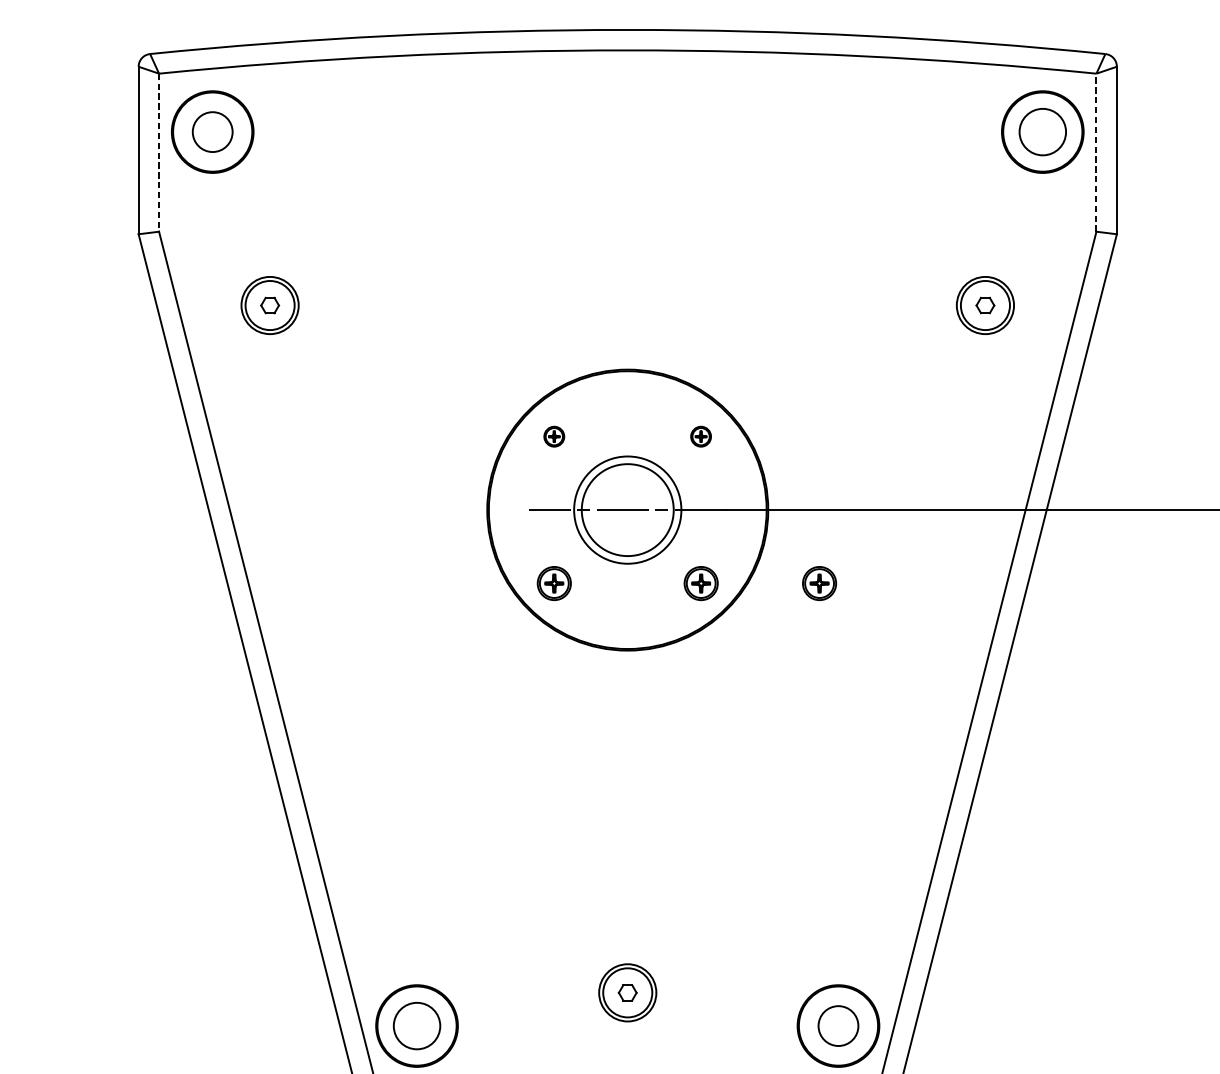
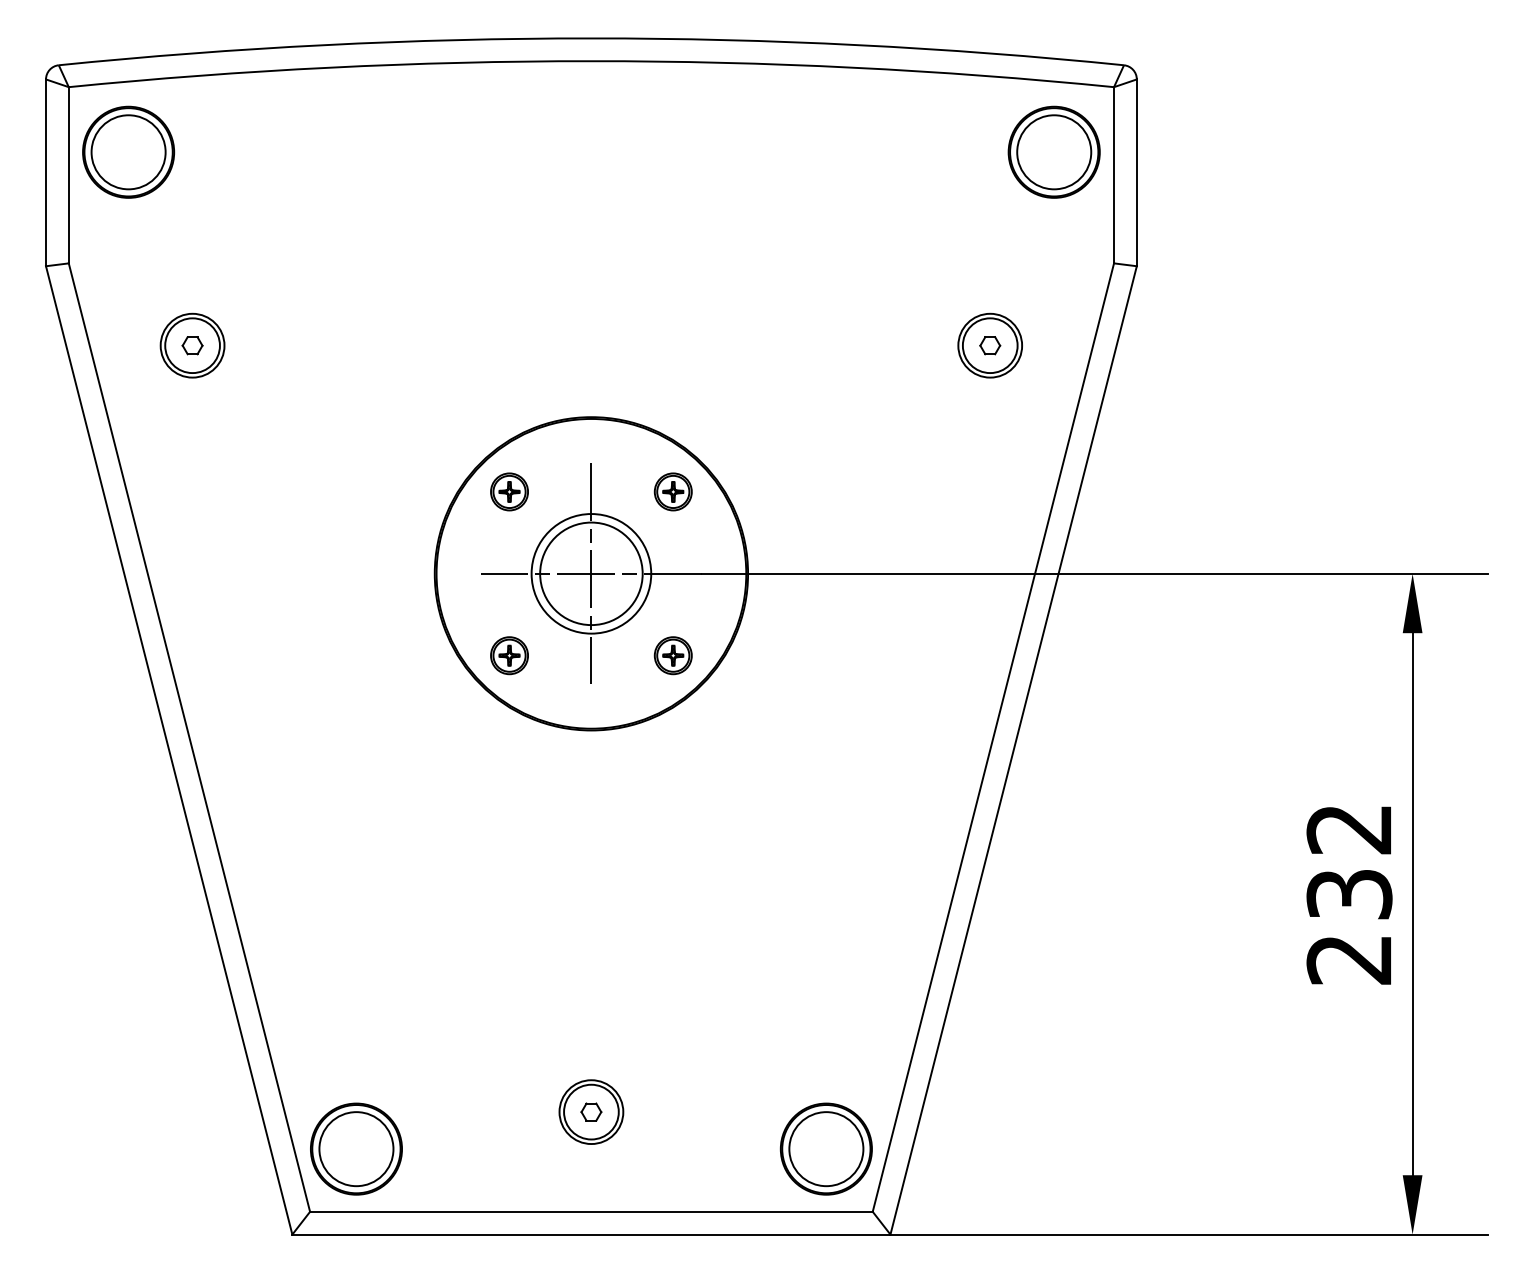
circle: (212, 132) -> (128, 152), size x1.67
circle: (1043, 132) -> (1054, 152), size x1.43
line: (158, 152) -> (68, 175), dashed -> solid
line: (1096, 152) -> (1114, 174), dashed -> solid
part: (554, 436) -> (509, 491), size x1.67
part: (700, 436) -> (672, 491), size x1.67
line: (627, 509) -> (591, 573), added
part: (818, 583) -> (804, 655), removed
circle: (417, 1026) -> (356, 1149), size x1.43
circle: (838, 1026) -> (826, 1149), size x1.67

